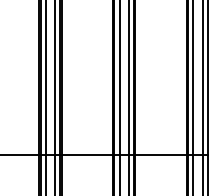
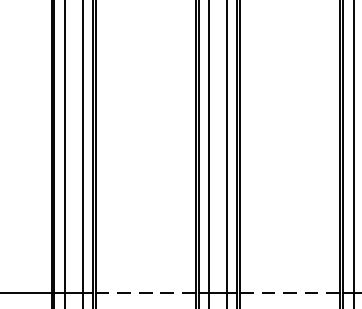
line: (87, 155) -> (146, 293), solid -> dashed
line: (161, 155) -> (291, 293), solid -> dashed

